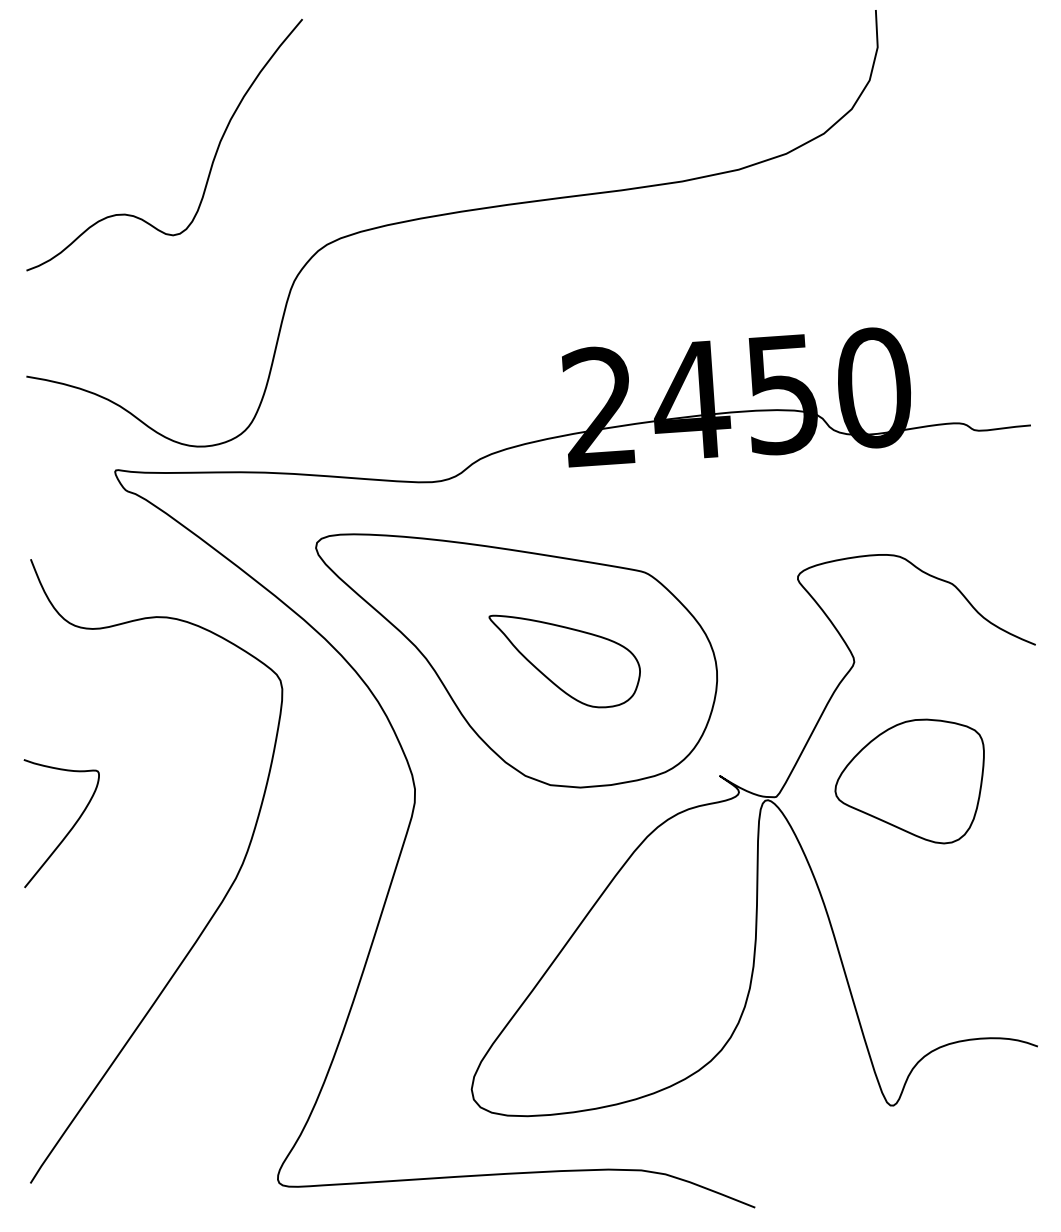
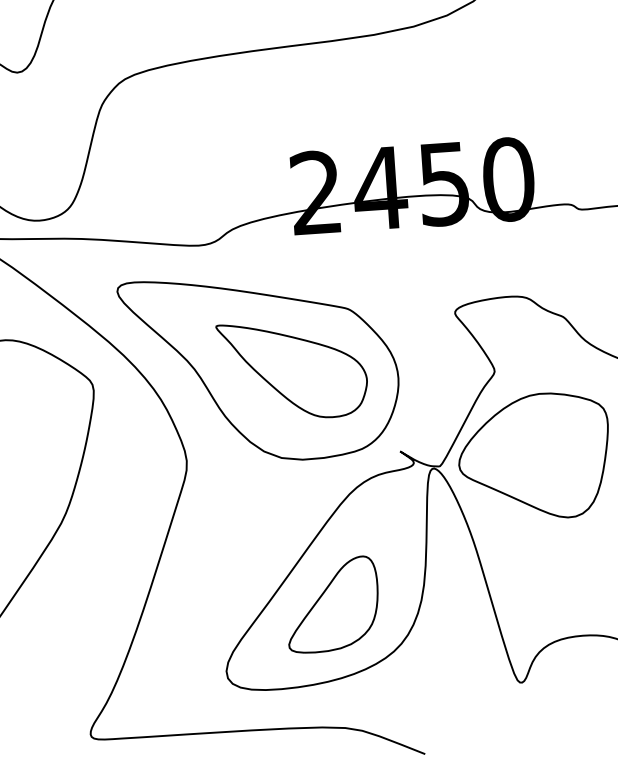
part: (564, 661) -> (291, 371), size x1.43
part: (909, 781) -> (533, 455), size x1.43
part: (624, 993) -> (333, 604), added

